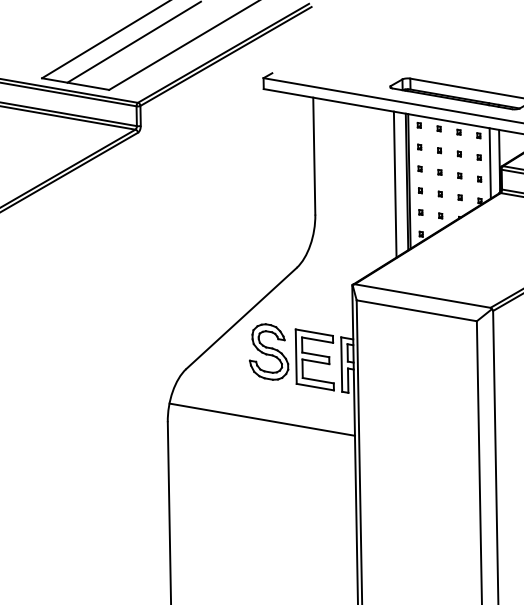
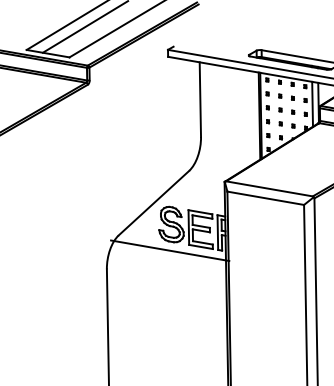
line: (394, 184) -> (251, 117), removed
line: (262, 419) -> (170, 250), moved

